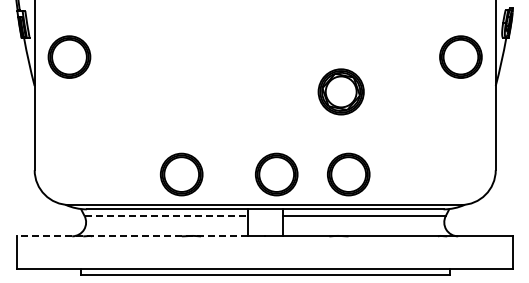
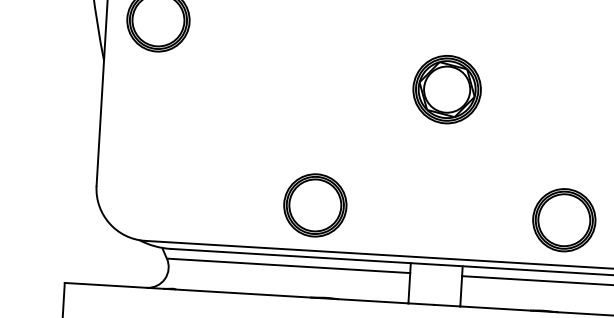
part: (340, 91) -> (446, 88), moved
part: (276, 174) -> (456, 213), removed
line: (166, 216) -> (288, 266), dashed -> solid
line: (132, 236) -> (236, 293), dashed -> solid

